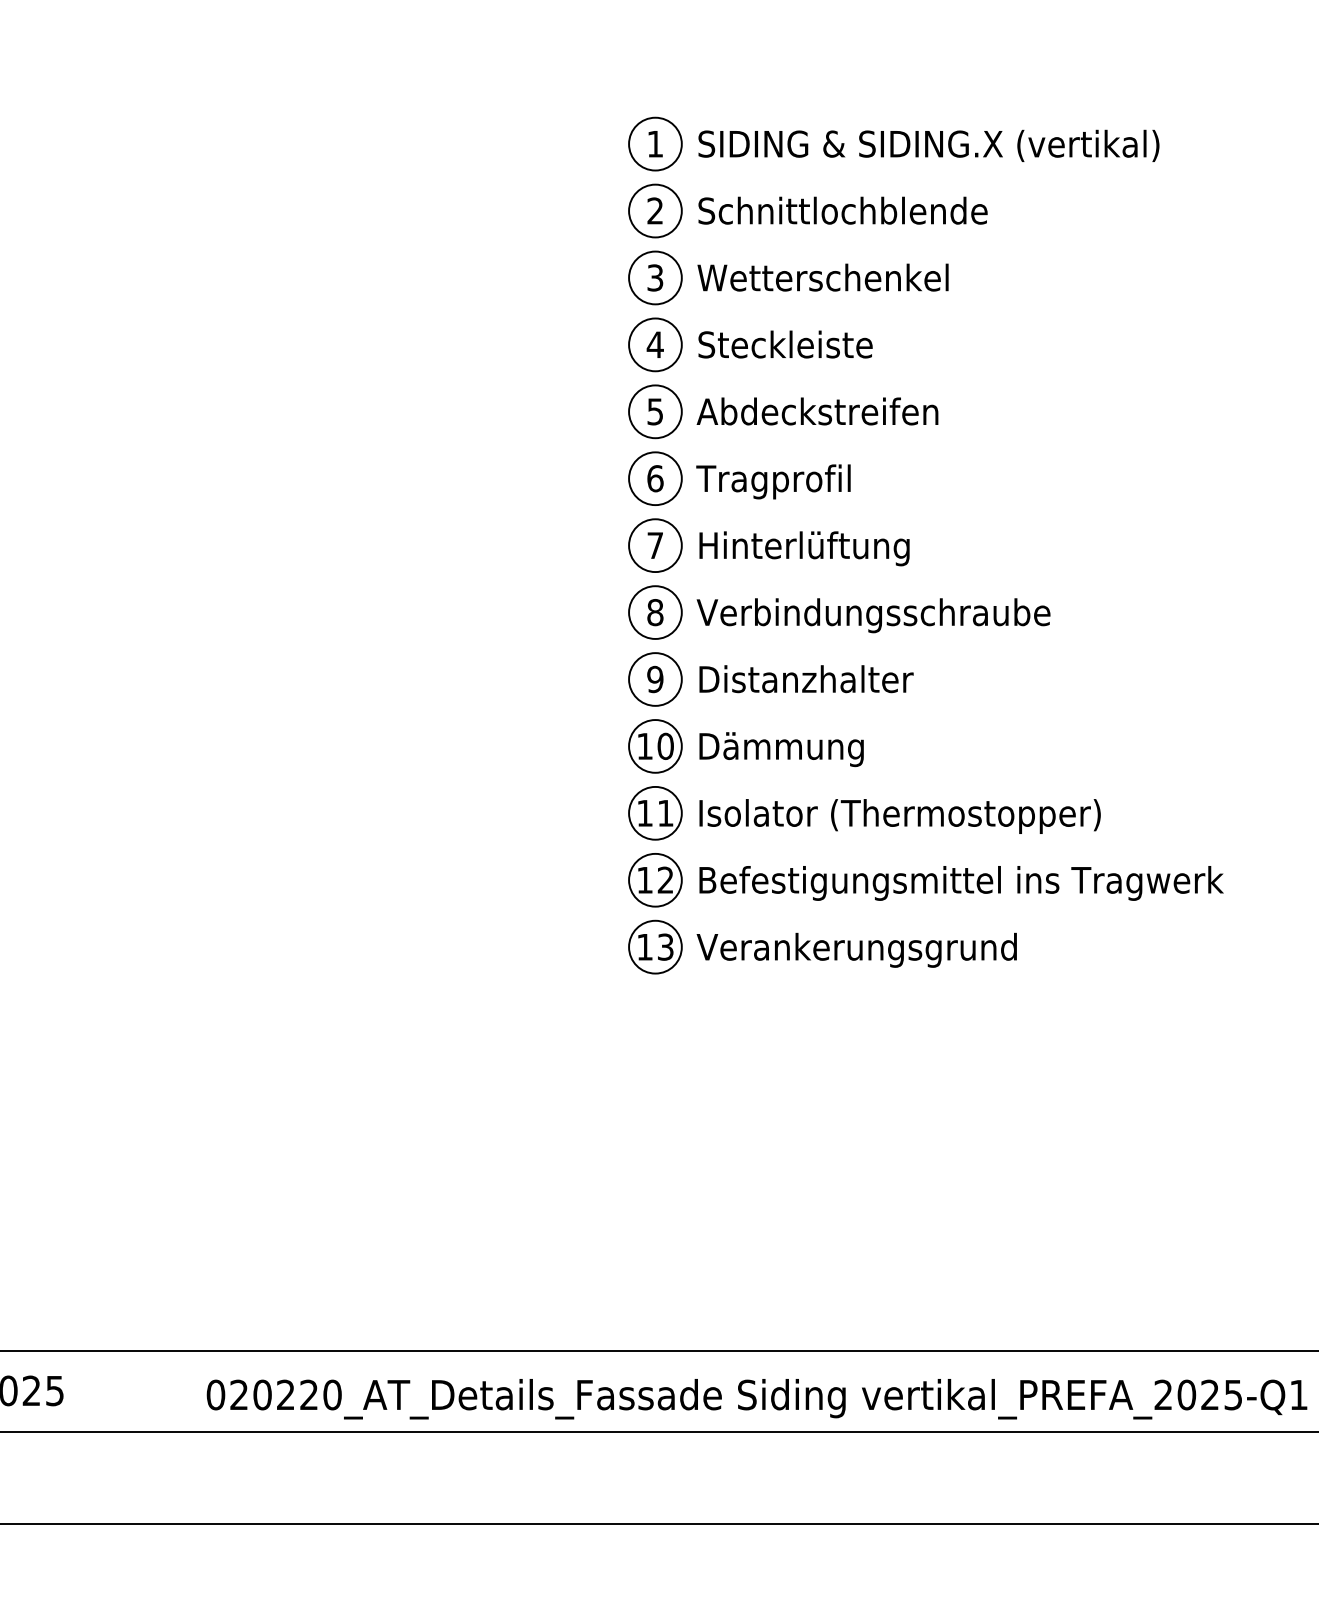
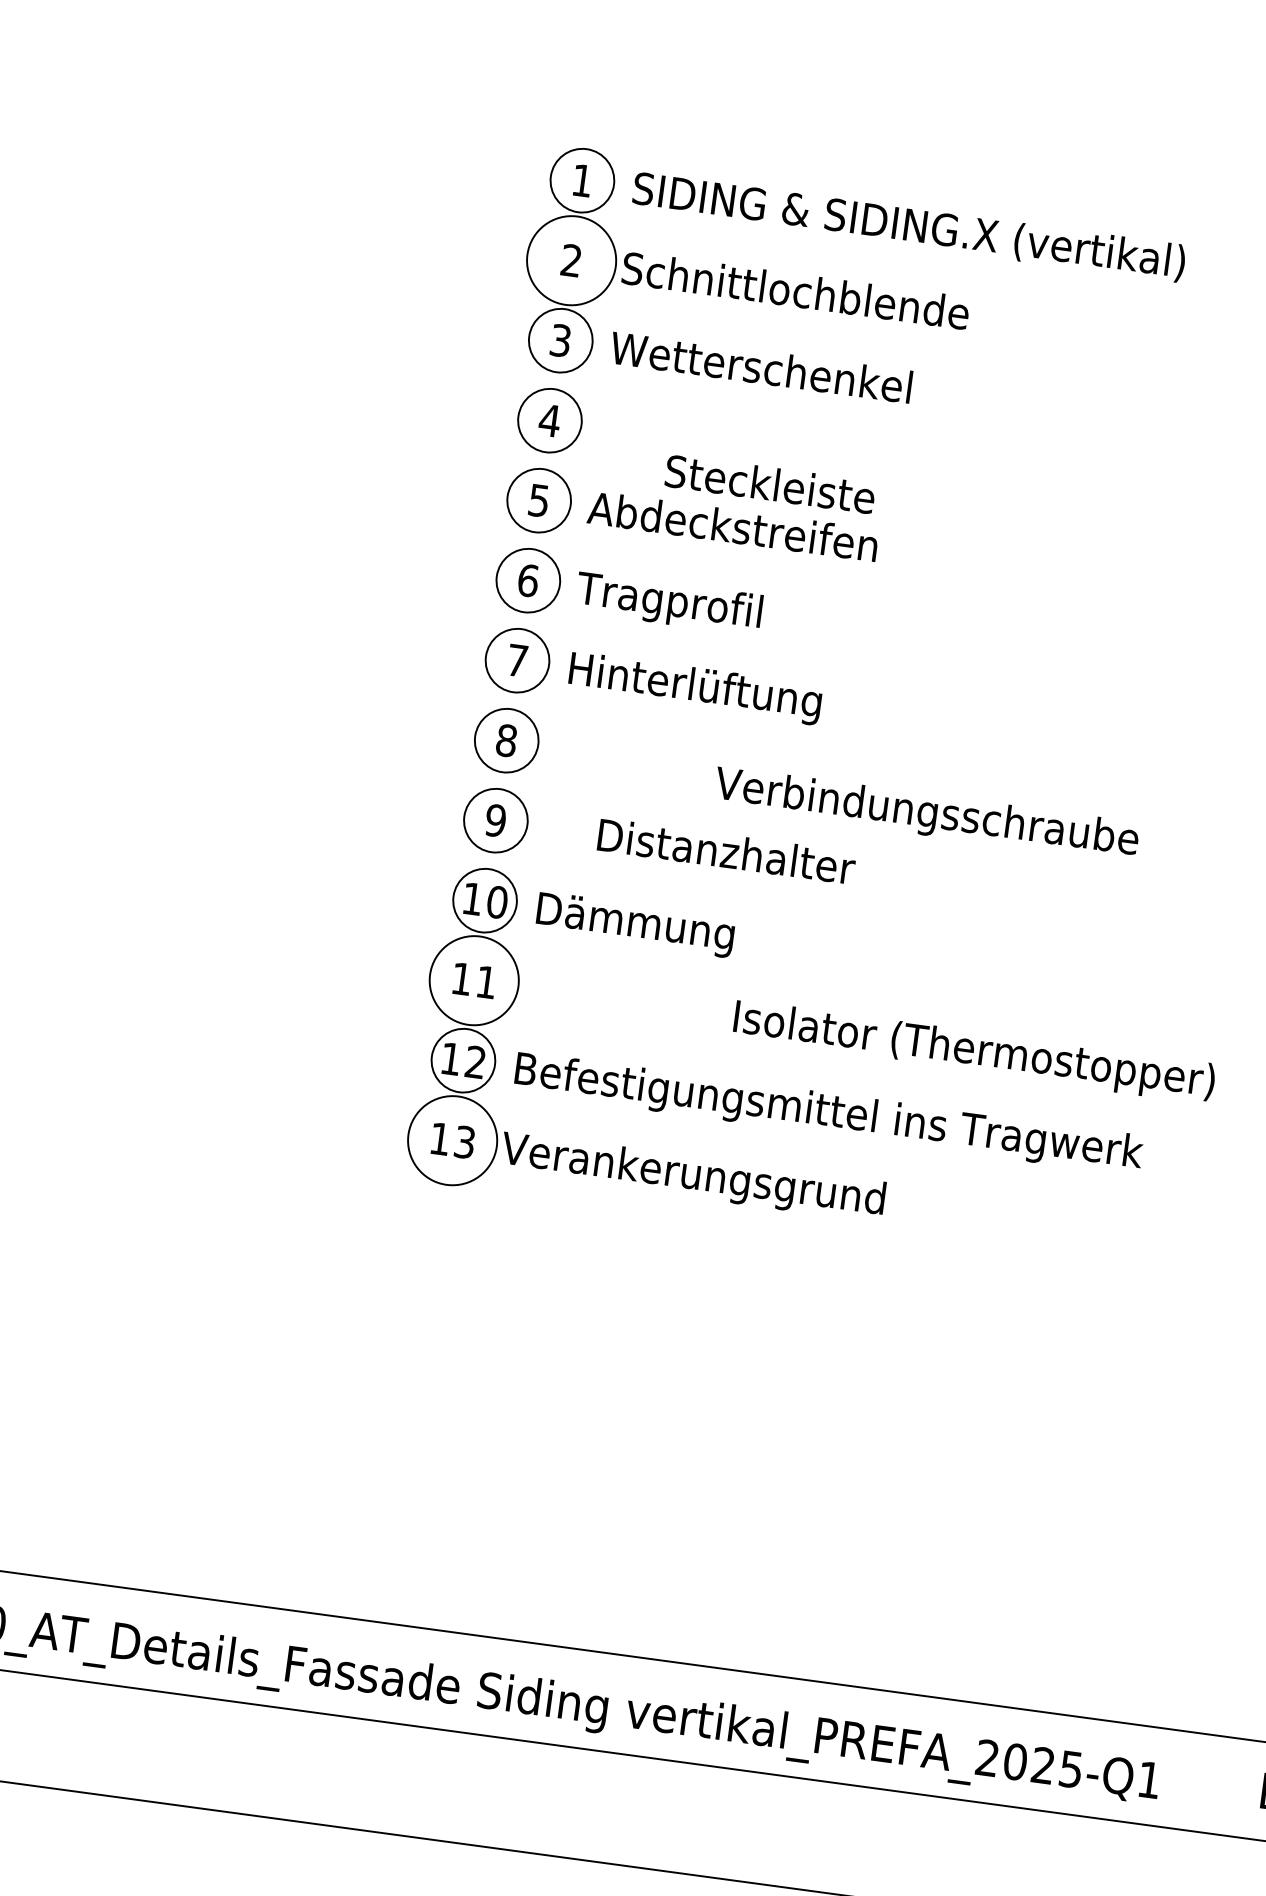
circle: (655, 210) -> (571, 260), size x1.4
text: (785, 344) -> (770, 484), moved
text: (873, 615) -> (926, 814), moved
text: (806, 679) -> (726, 851), moved
circle: (655, 812) -> (474, 979), size x1.4
text: (899, 816) -> (973, 1052), moved
circle: (655, 946) -> (452, 1139), size x1.4

